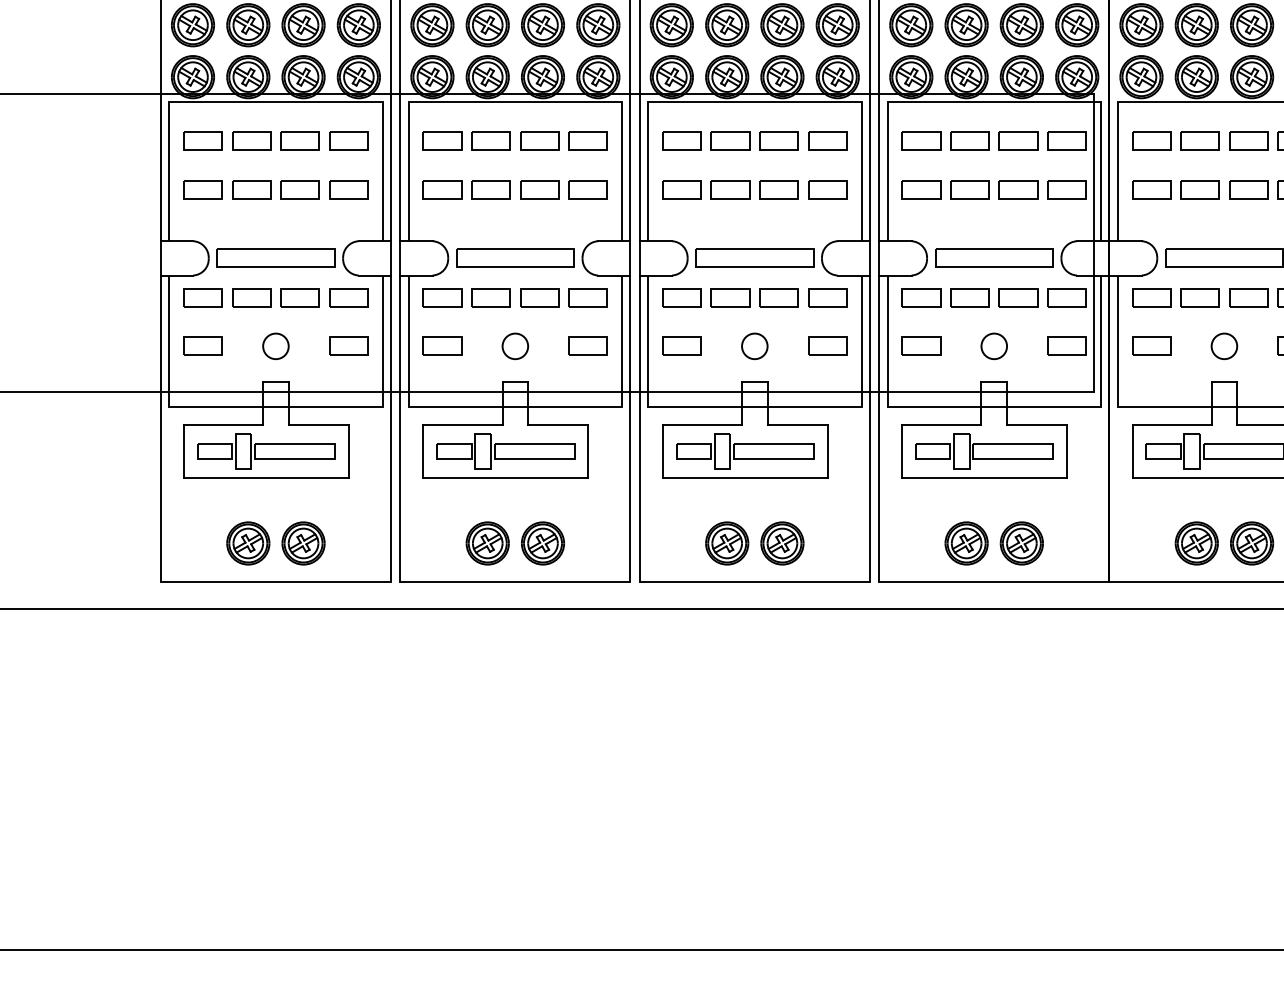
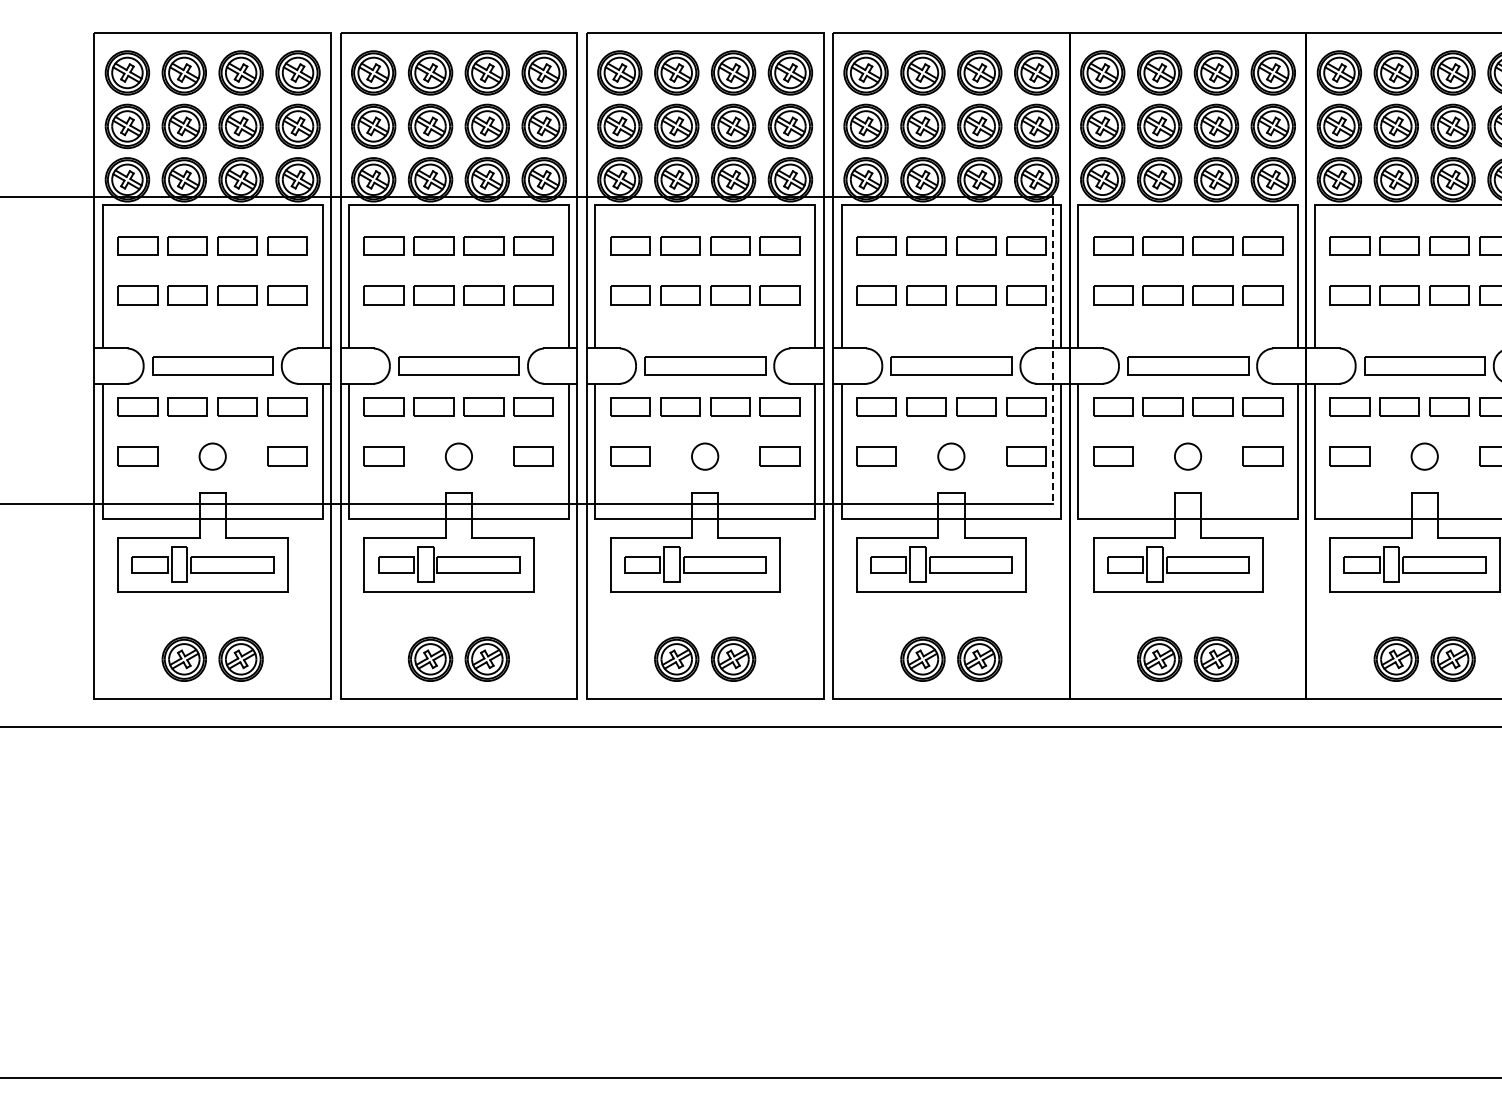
line: (1093, 244) -> (1053, 351), solid -> dashed

